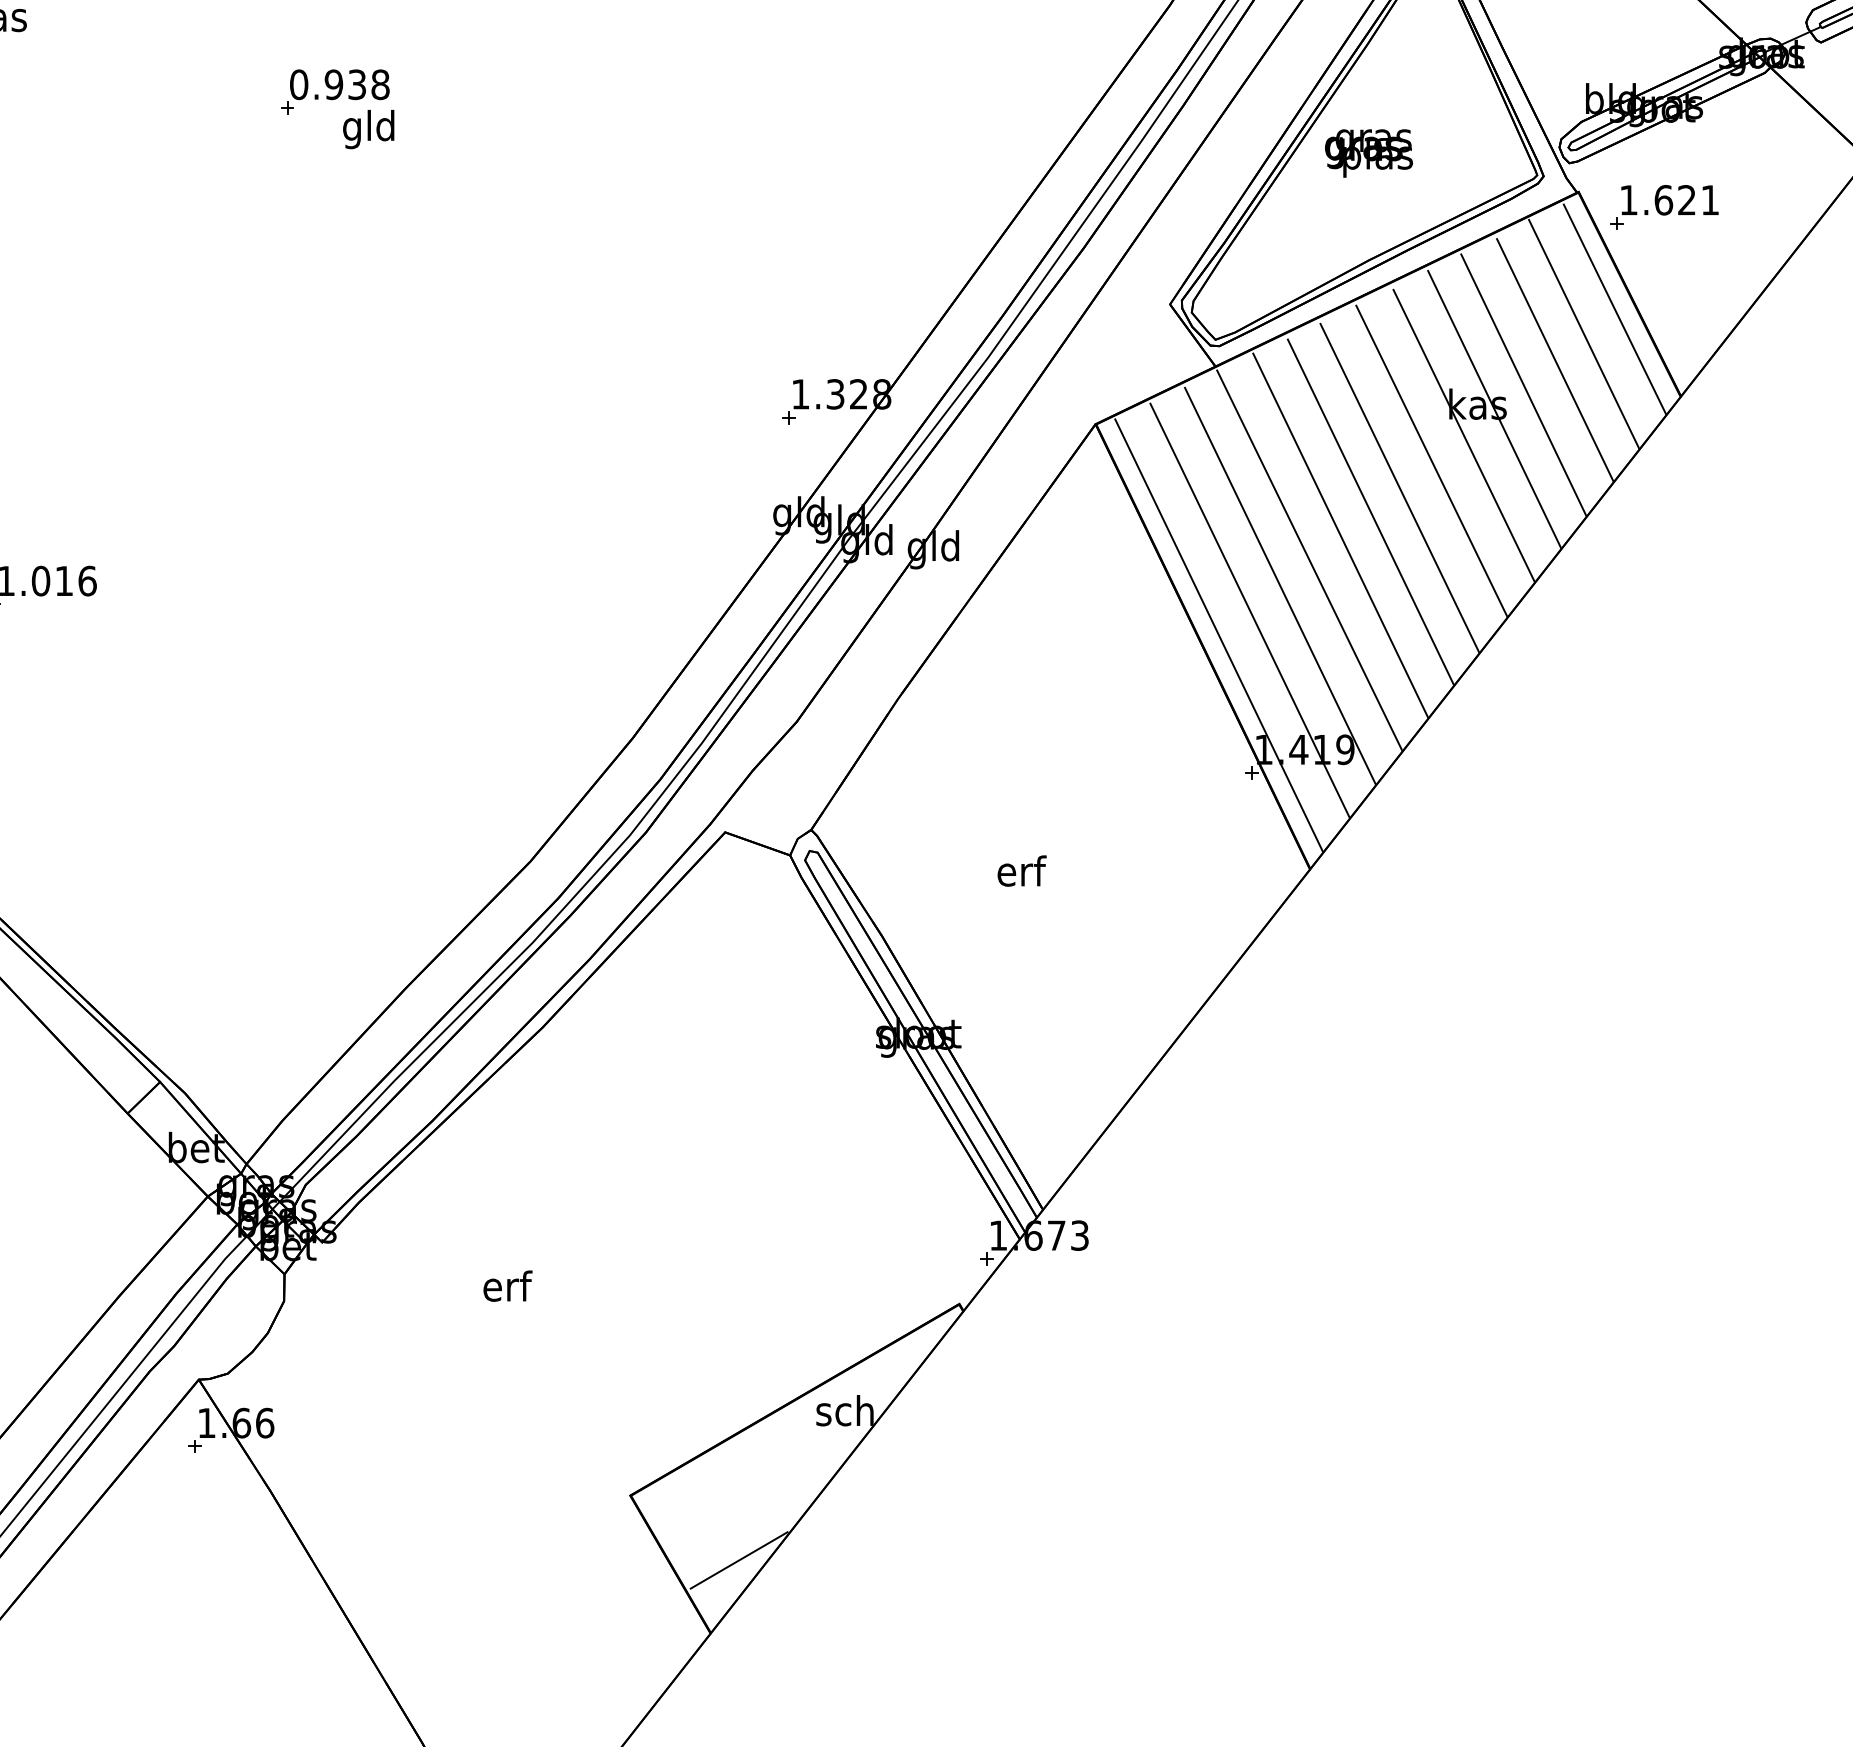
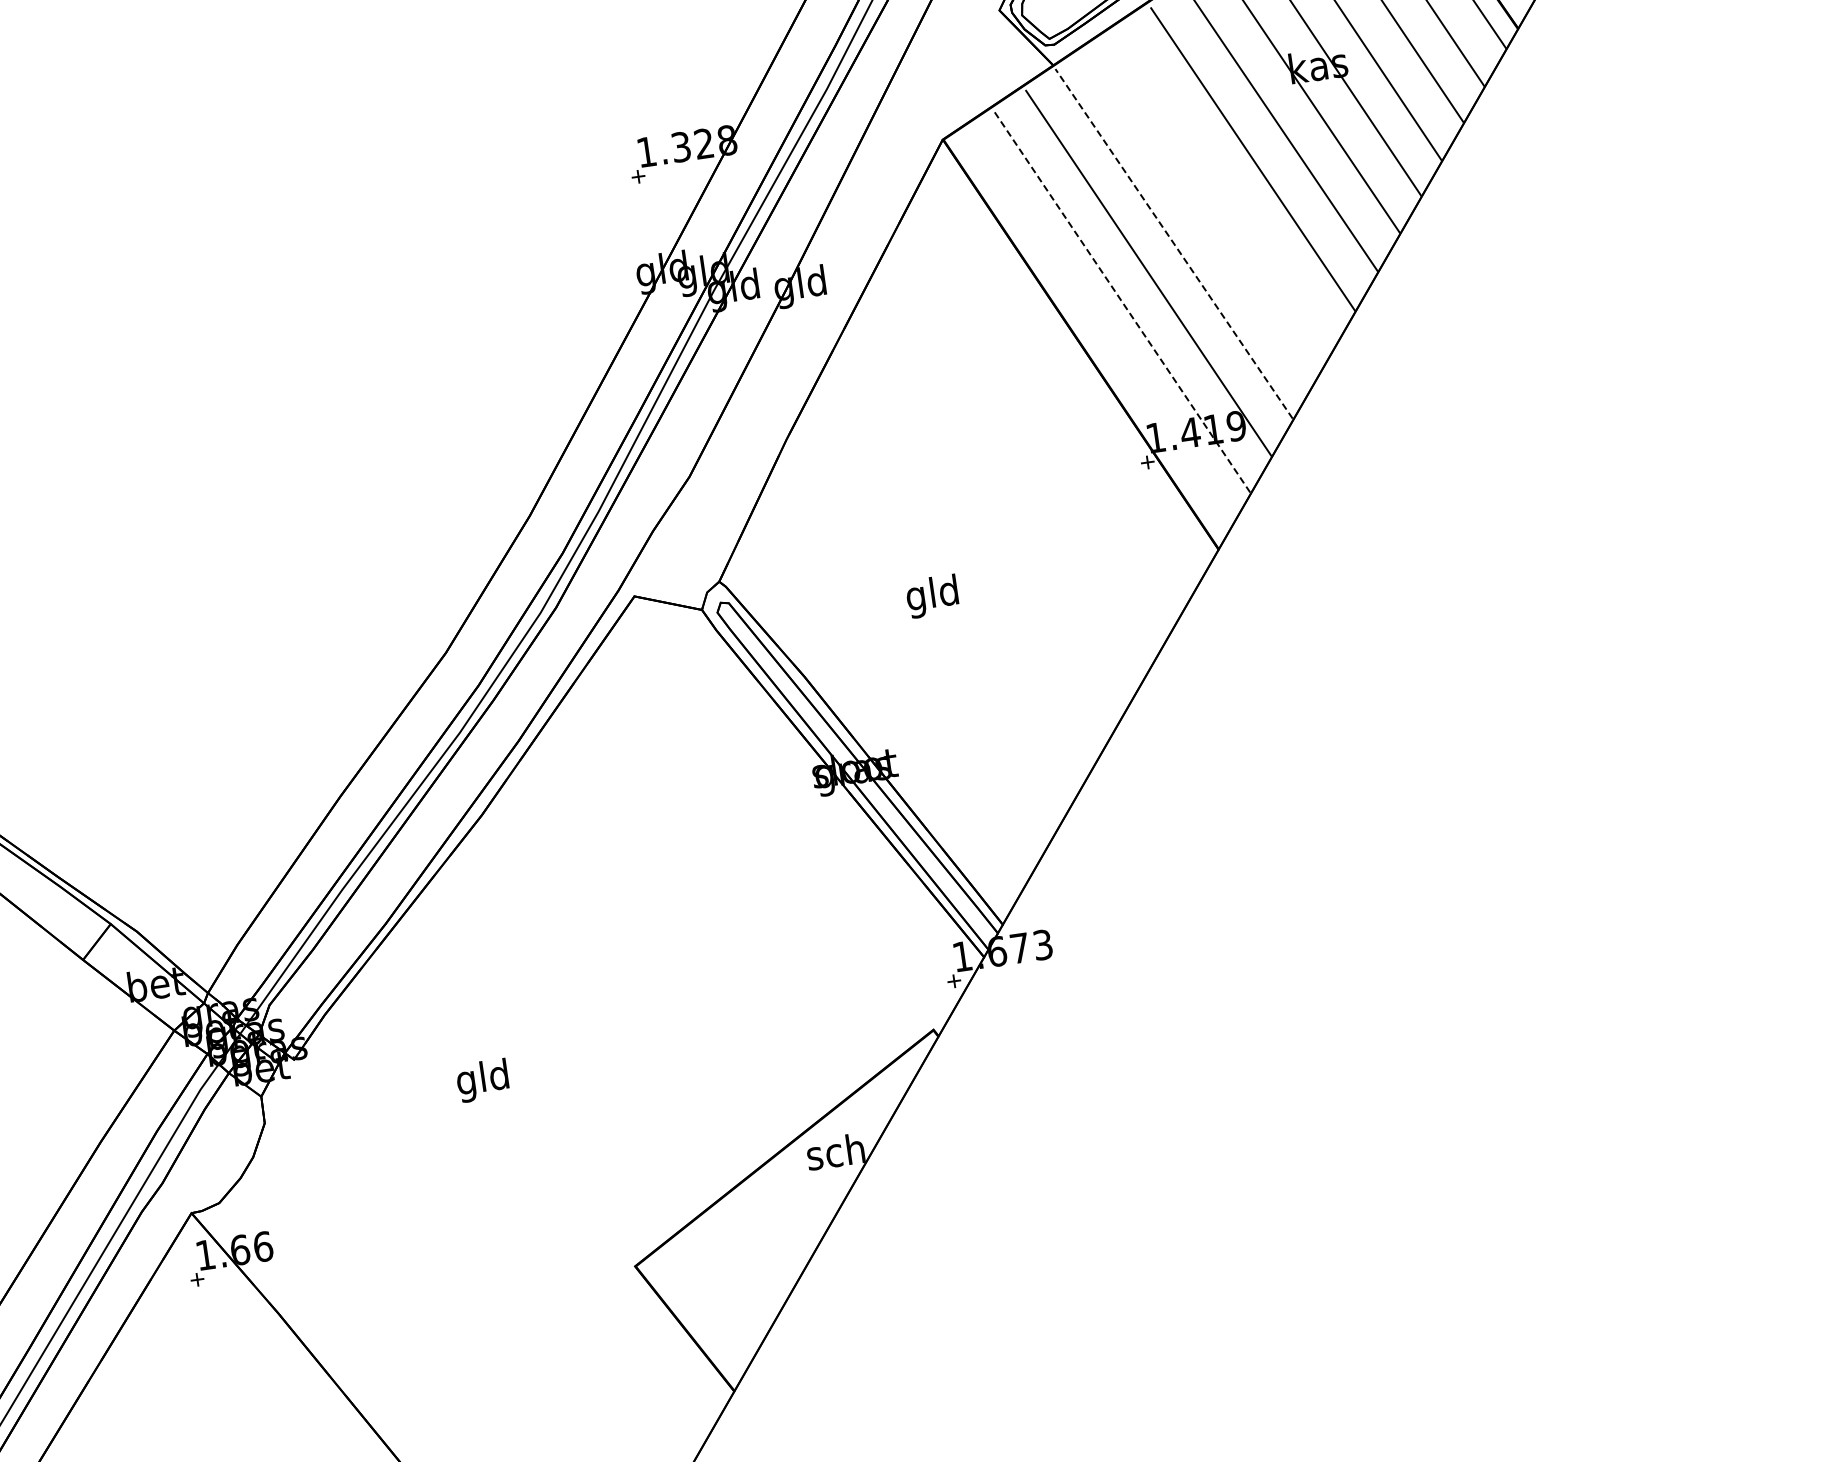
line: (1370, 511) -> (1227, 186), removed
line: (1340, 535) -> (1201, 214), removed
line: (1309, 559) -> (1173, 242), solid -> dashed
line: (1249, 610) -> (1121, 302), solid -> dashed
line: (1218, 635) -> (1094, 331), removed
text: (1020, 874) -> (932, 595), erf -> gld
text: (506, 1289) -> (483, 1080), erf -> gld
line: (738, 1560) -> (751, 1315), removed

